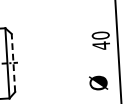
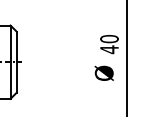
line: (13, 62) -> (16, 61), dashed -> solid
text: (97, 82) -> (103, 72), moved

